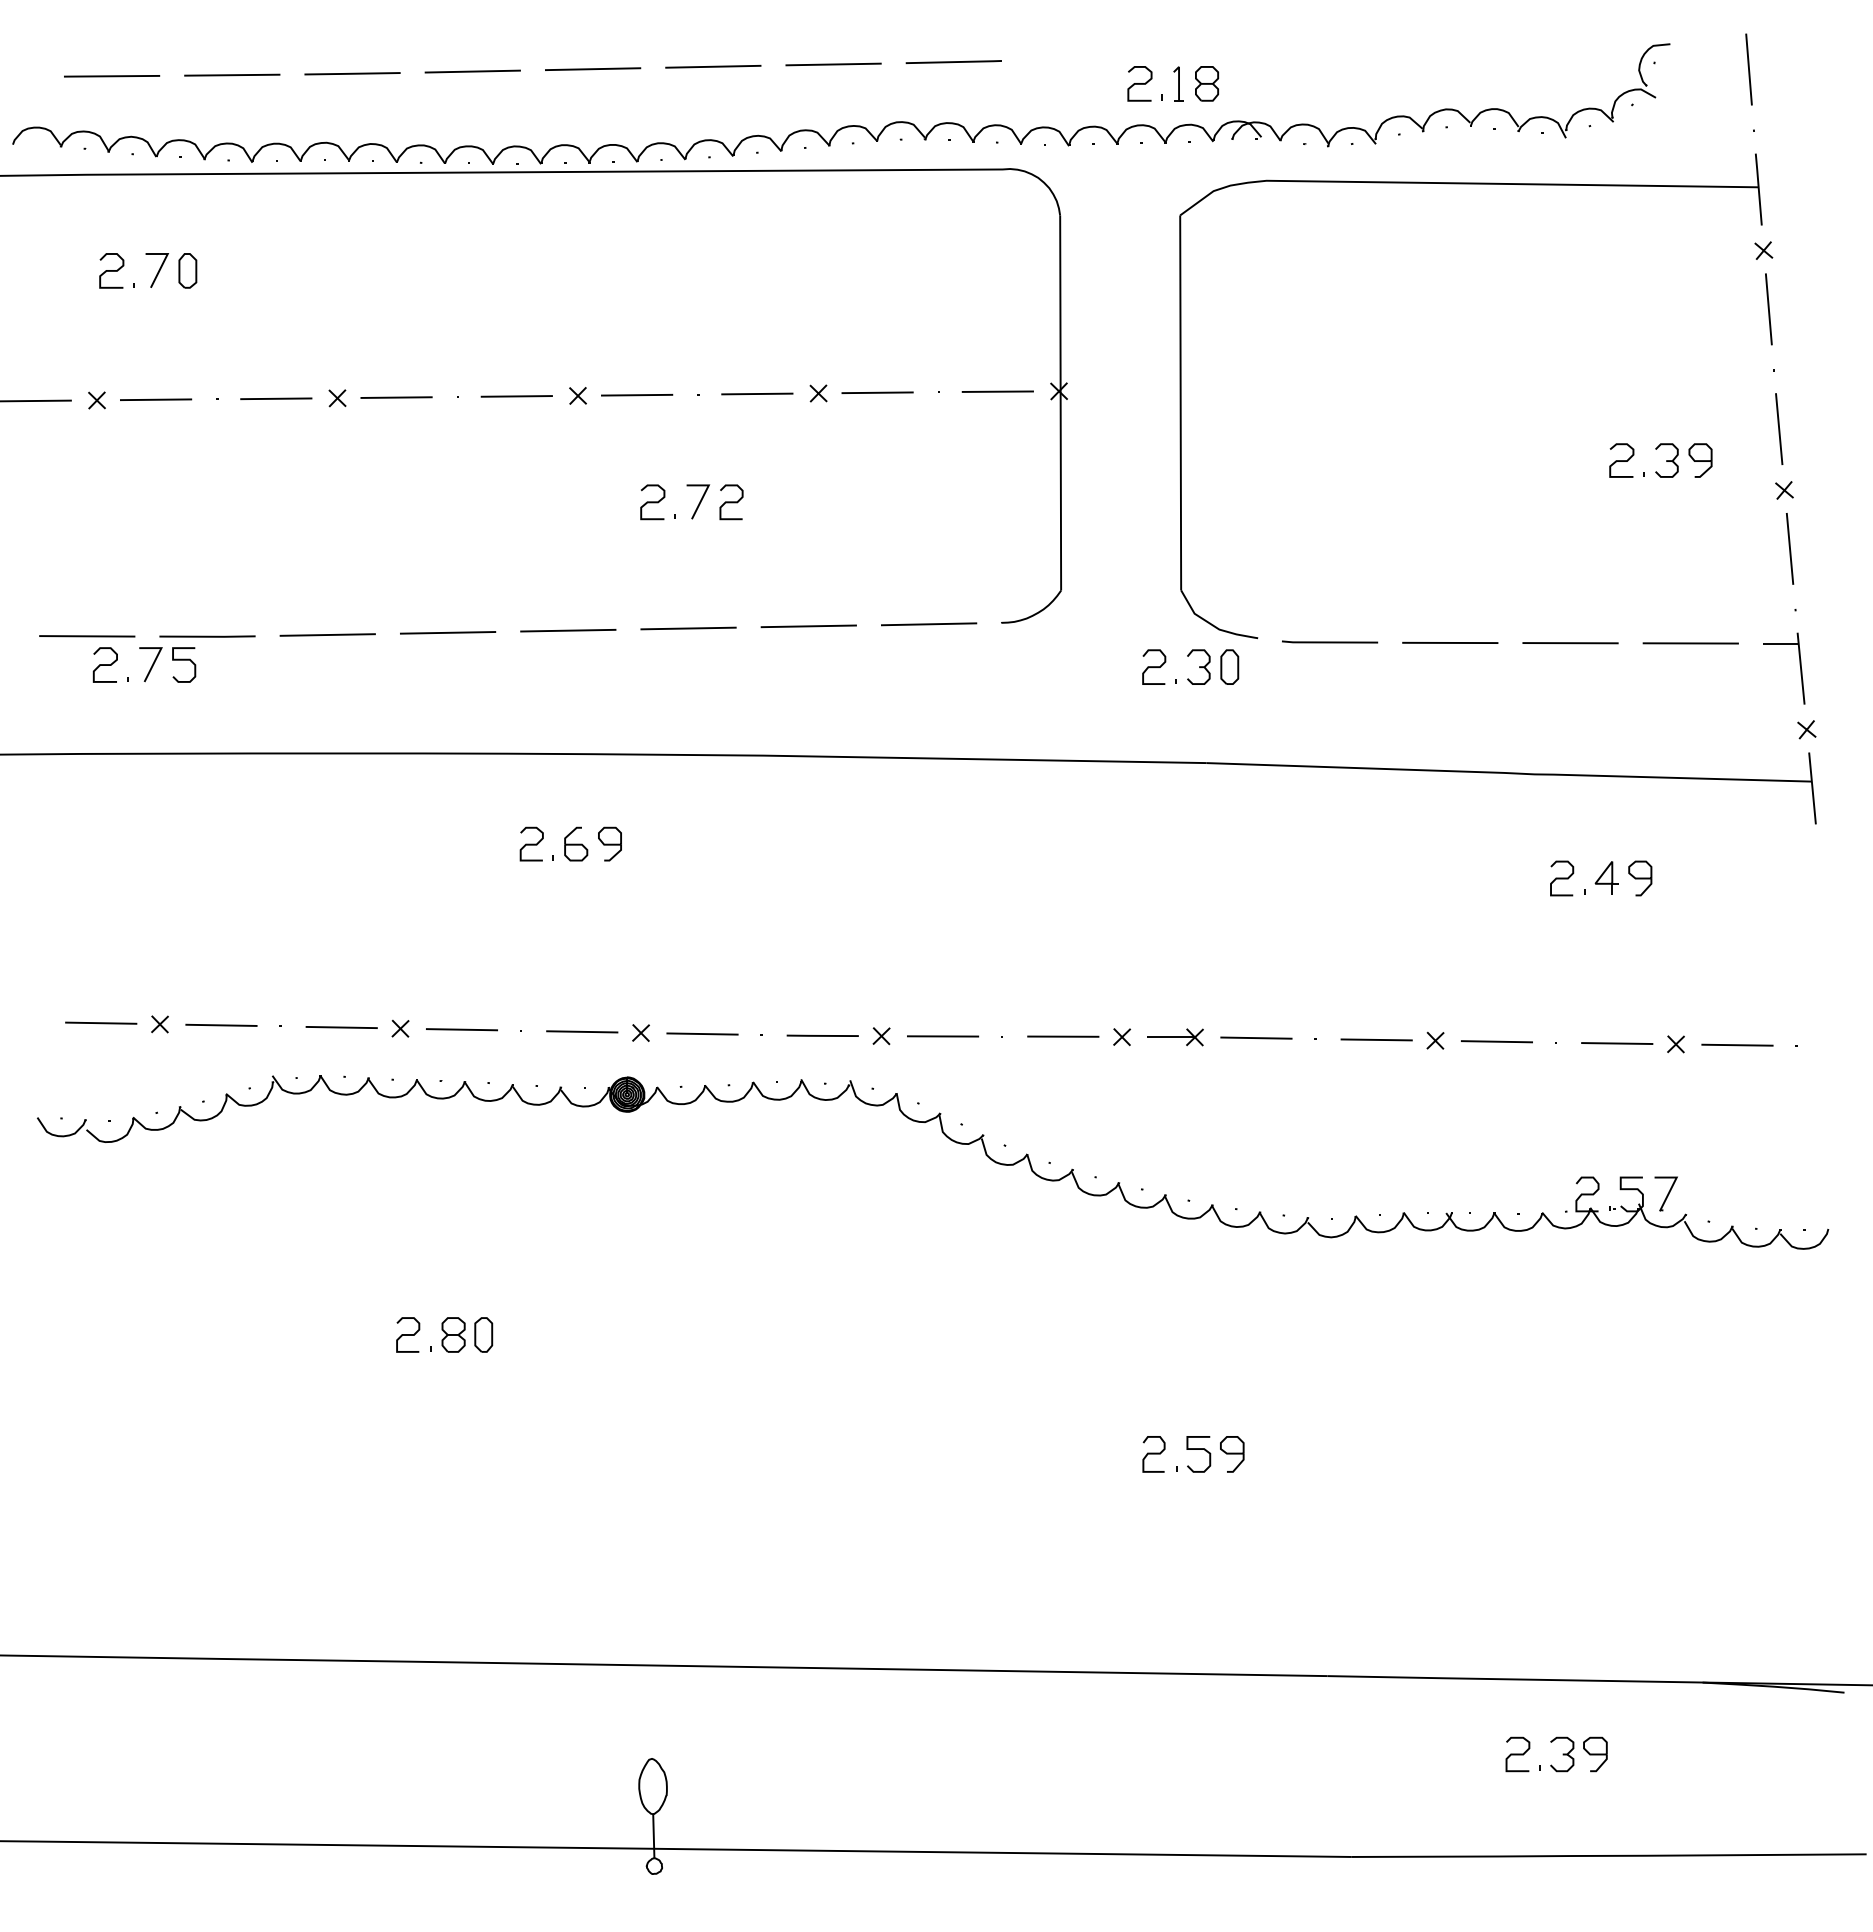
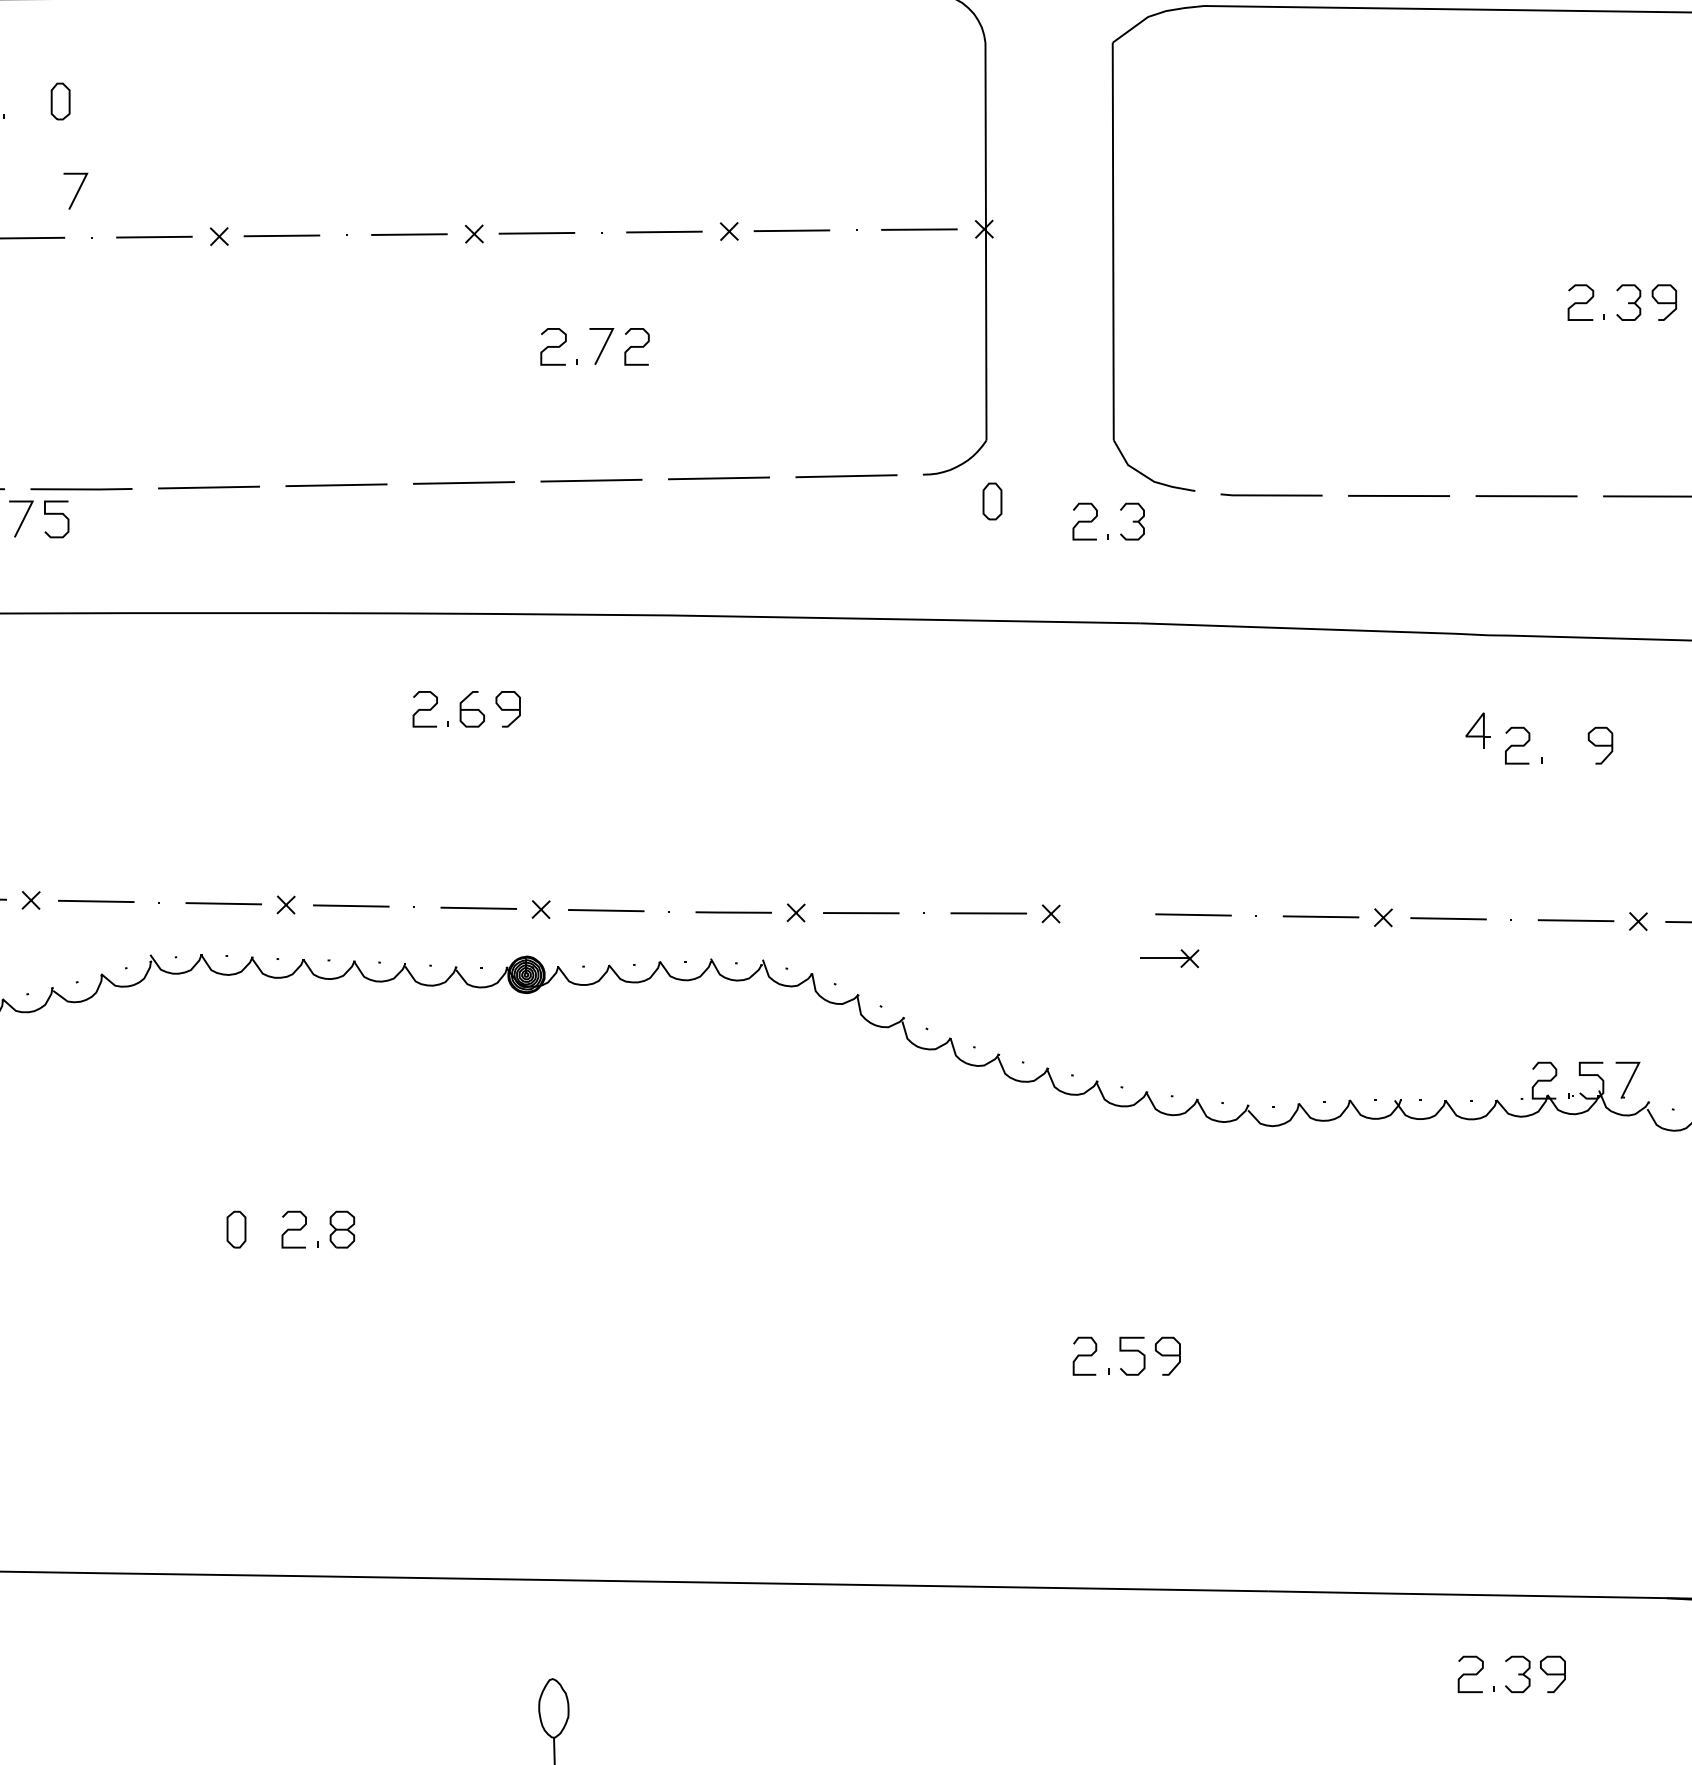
line: (158, 270) -> (77, 191), moved
part: (1229, 666) -> (992, 500), moved
part: (1606, 877) -> (1477, 729), moved
part: (1175, 1037) -> (1169, 958), moved
part: (483, 1334) -> (236, 1229), moved

